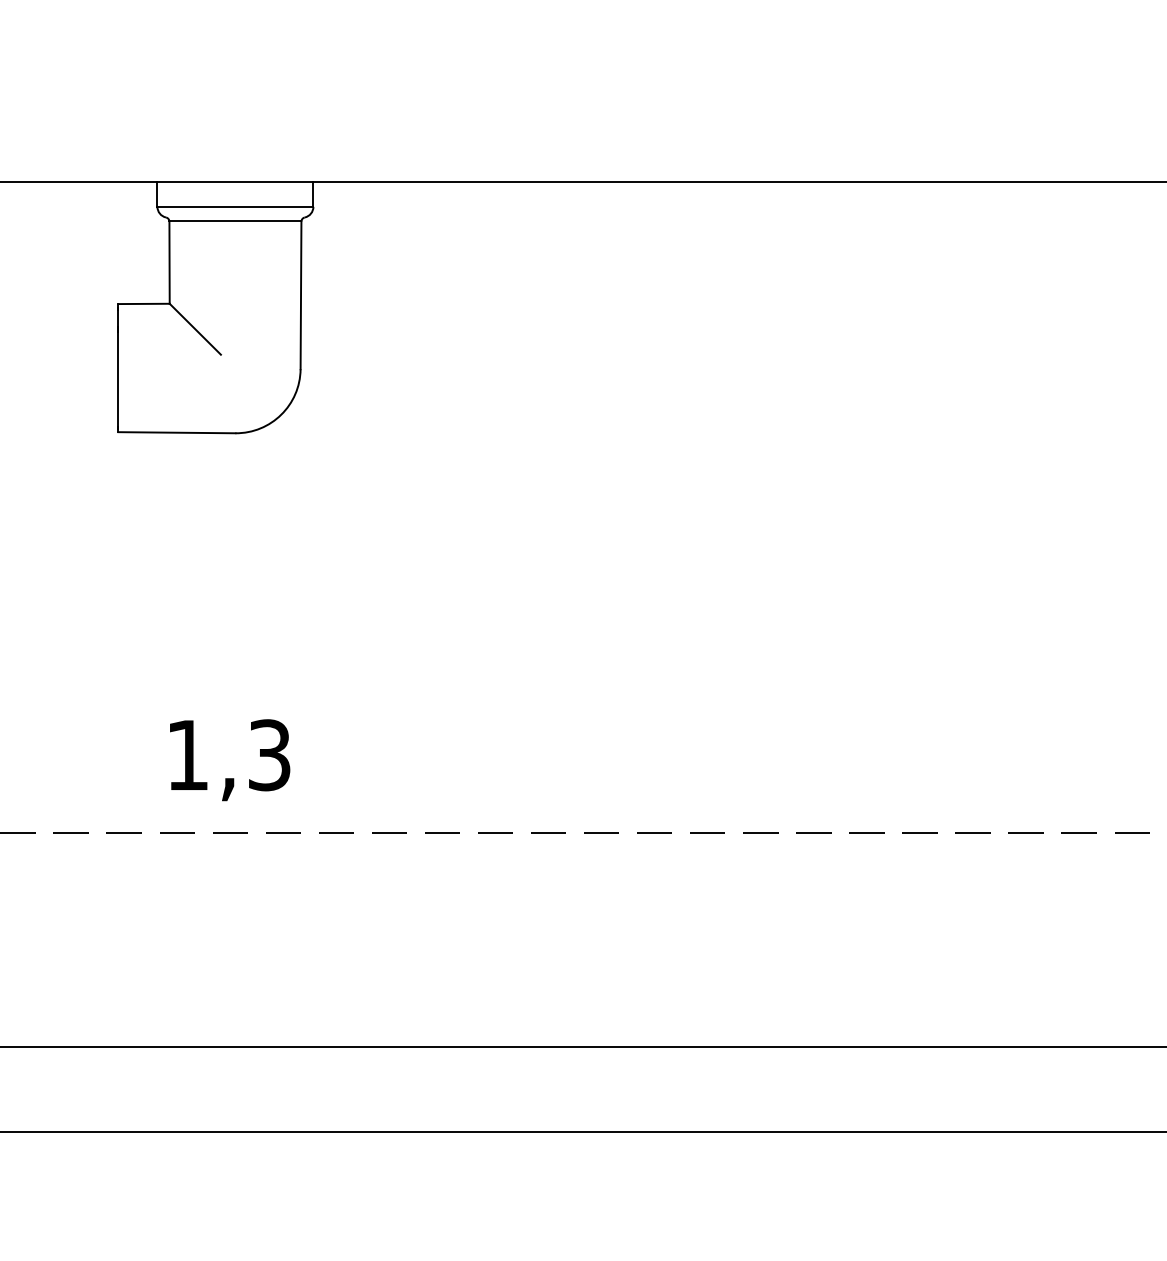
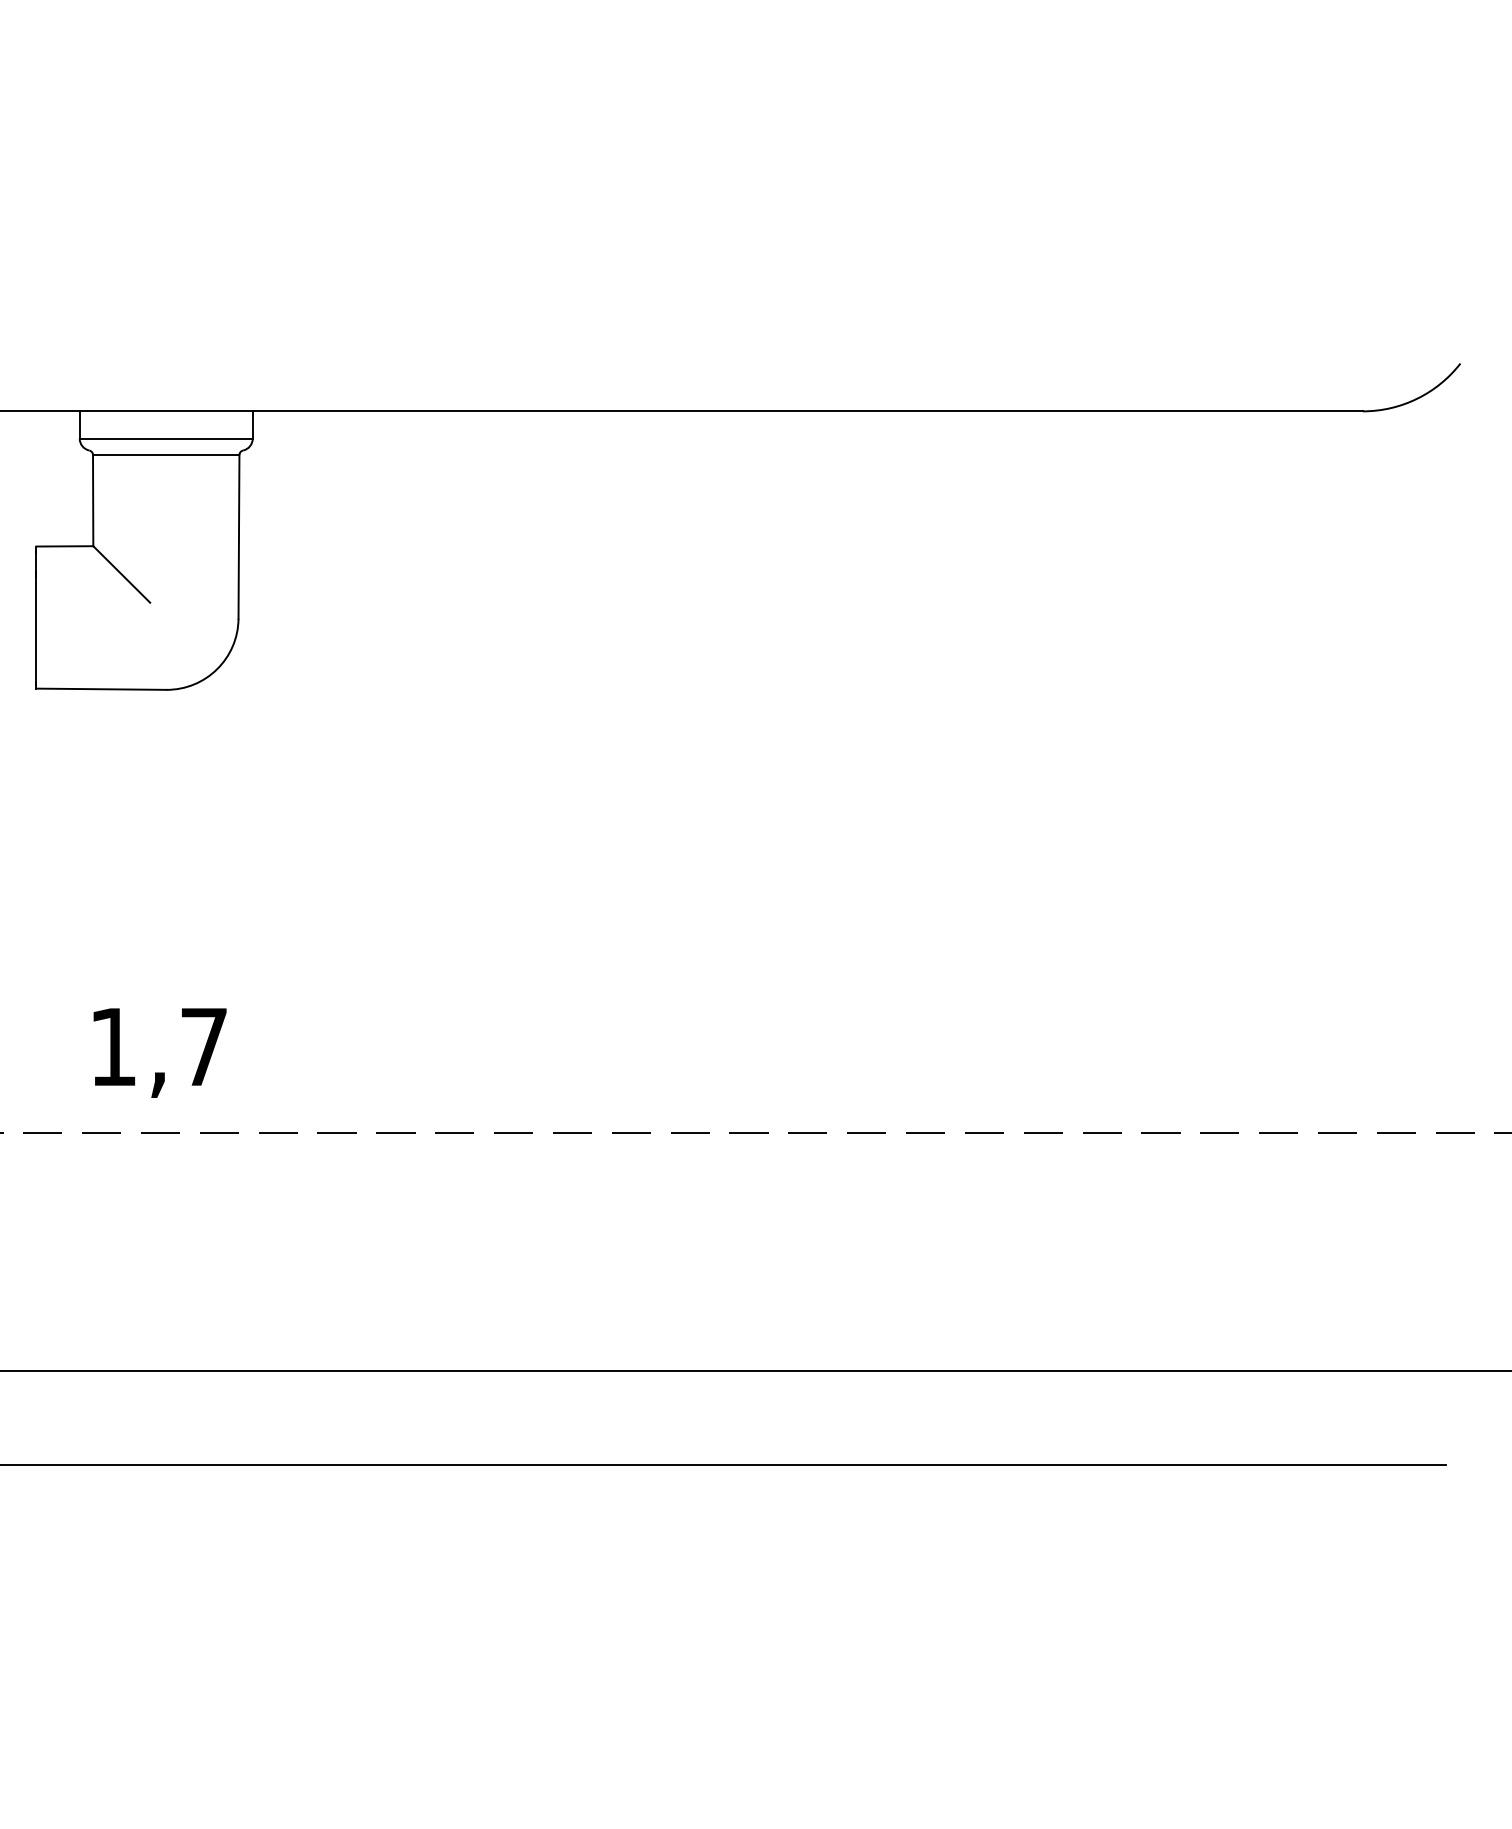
text: (269, 755) -> (204, 1047), 1,3 -> 1,7

